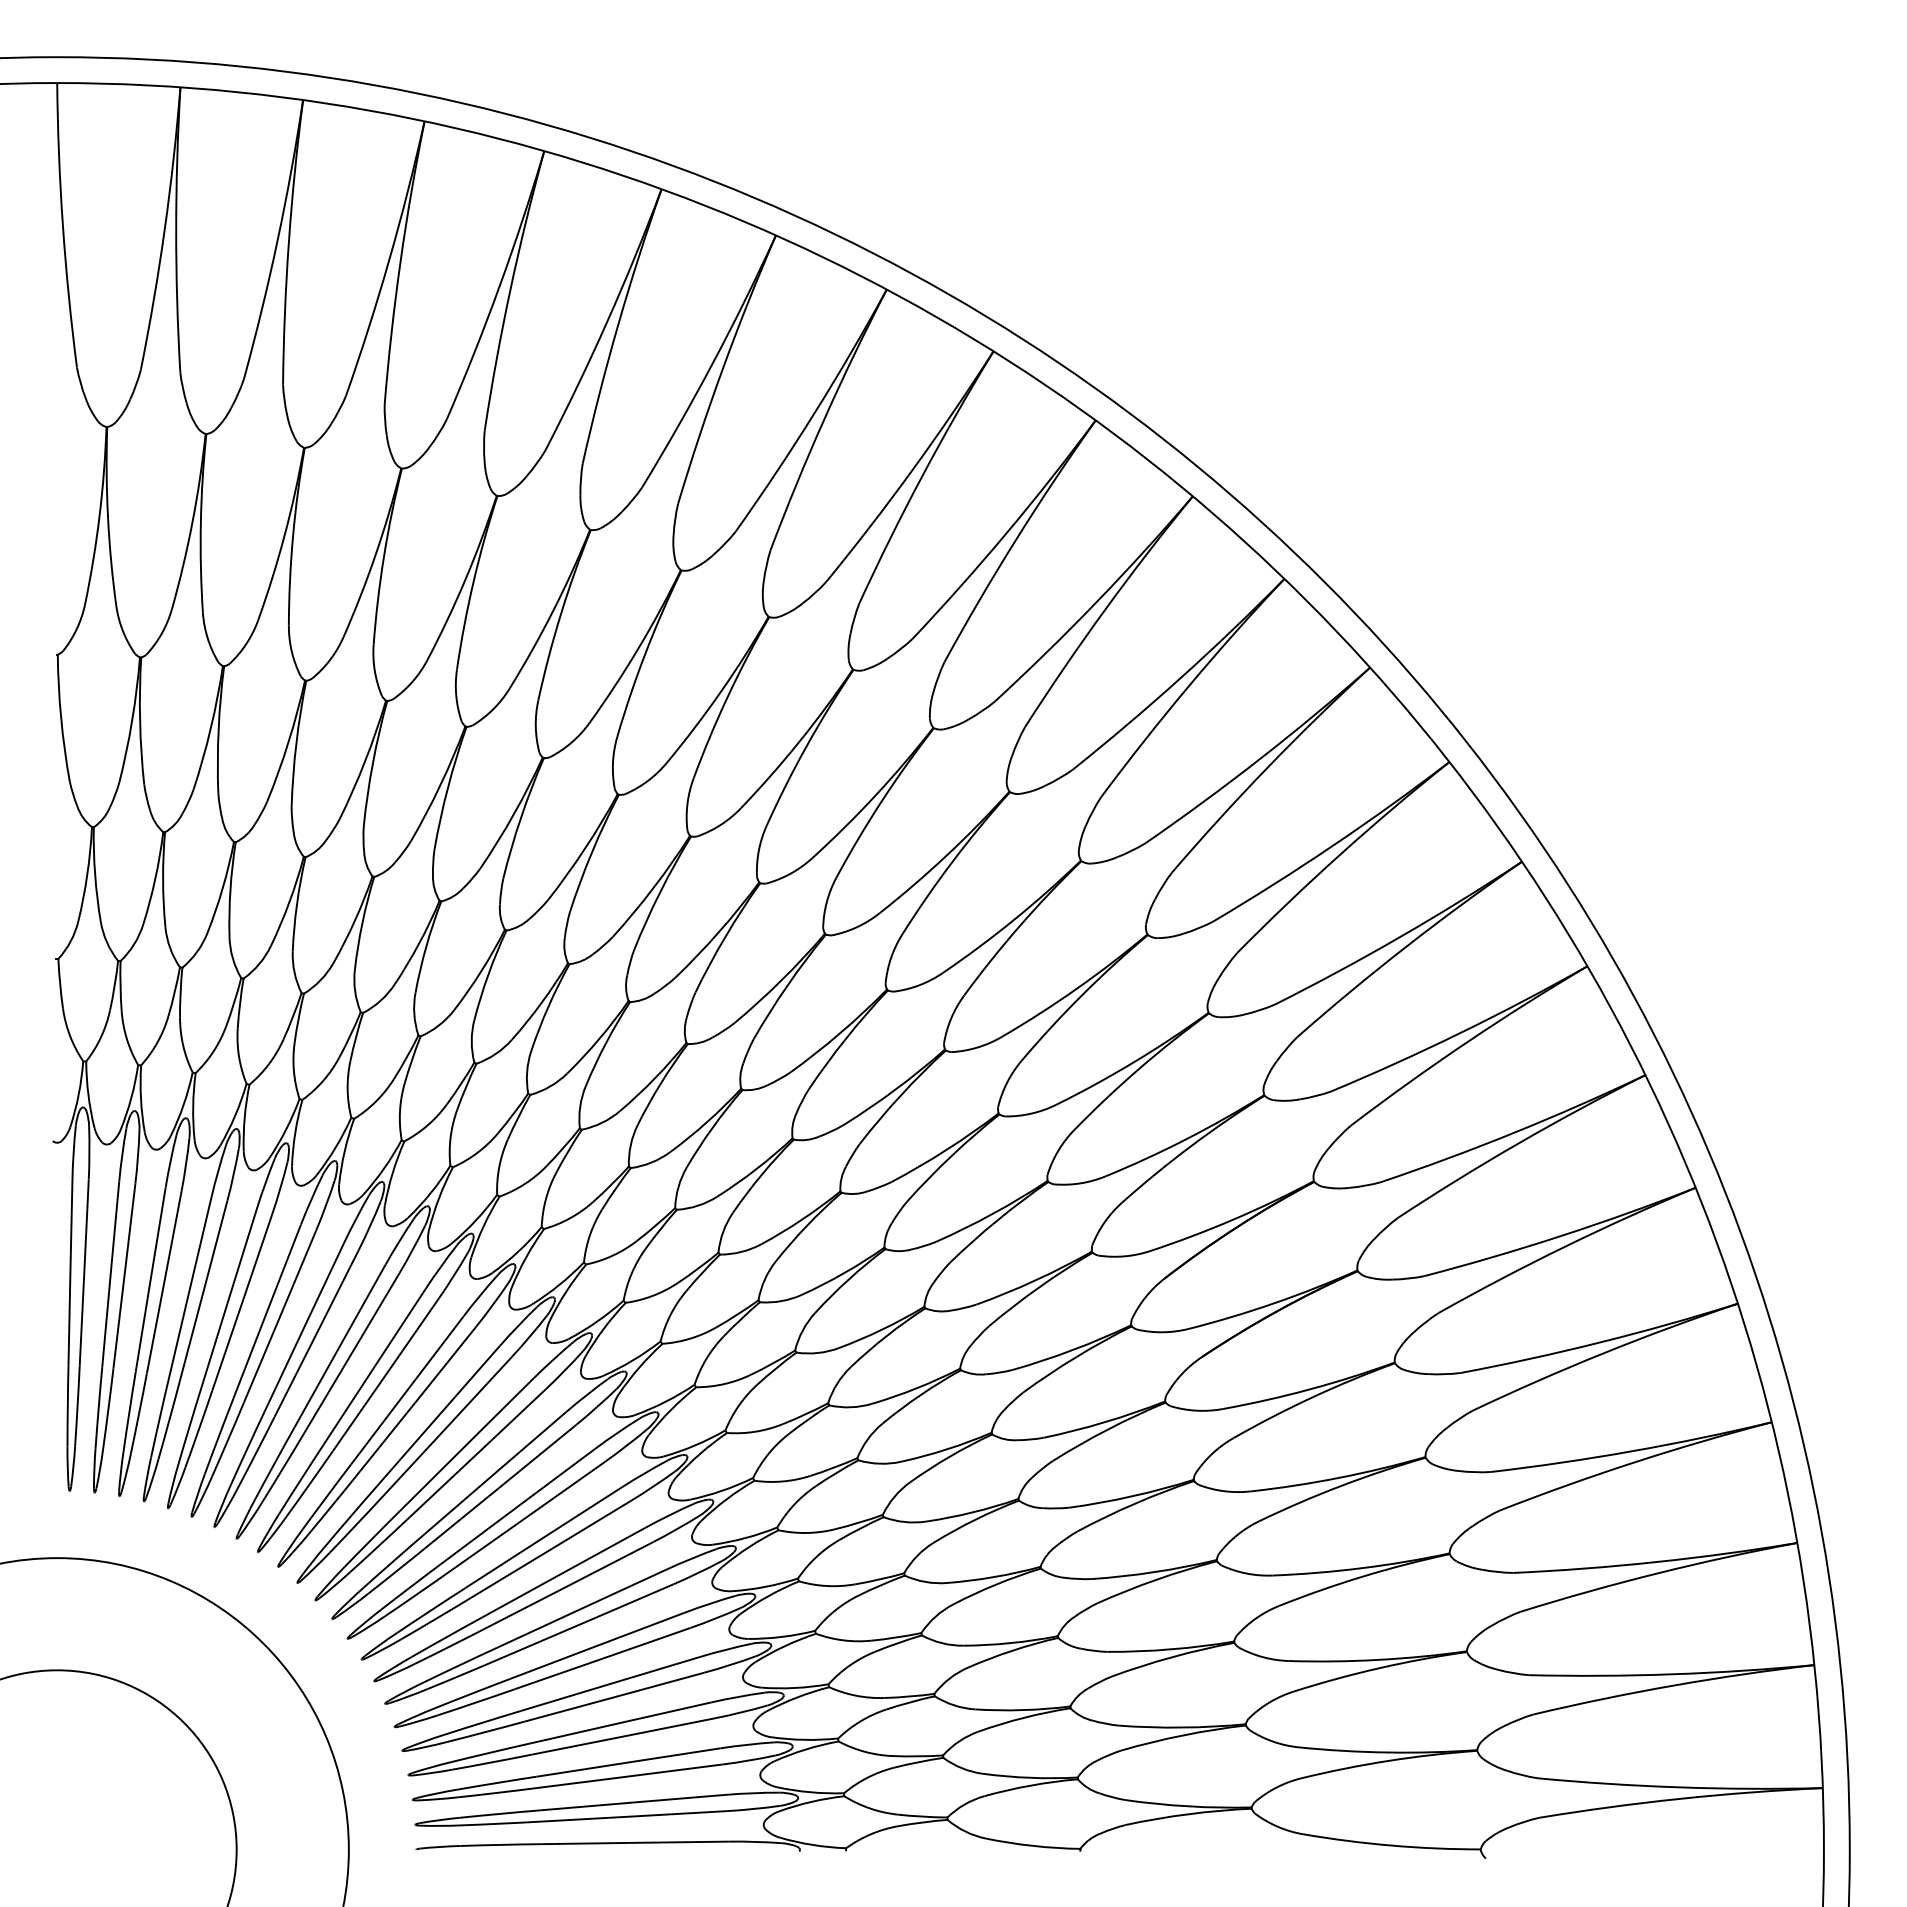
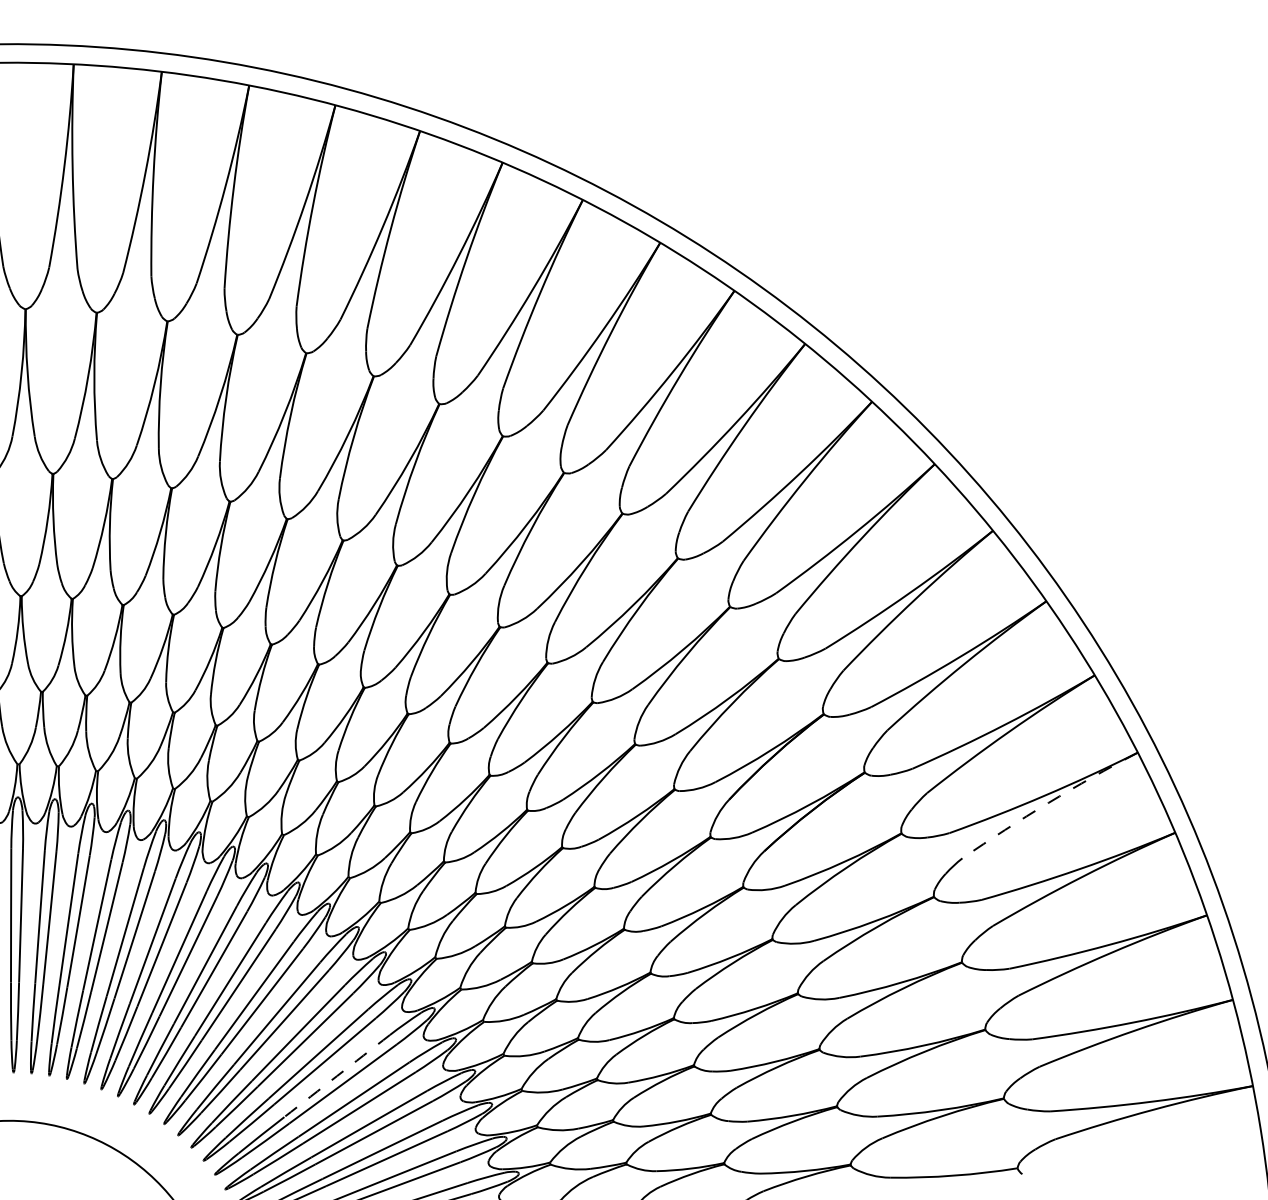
arc: (1603, 1353) -> (1048, 803), solid -> dashed
arc: (564, 1572) -> (337, 1076), solid -> dashed

